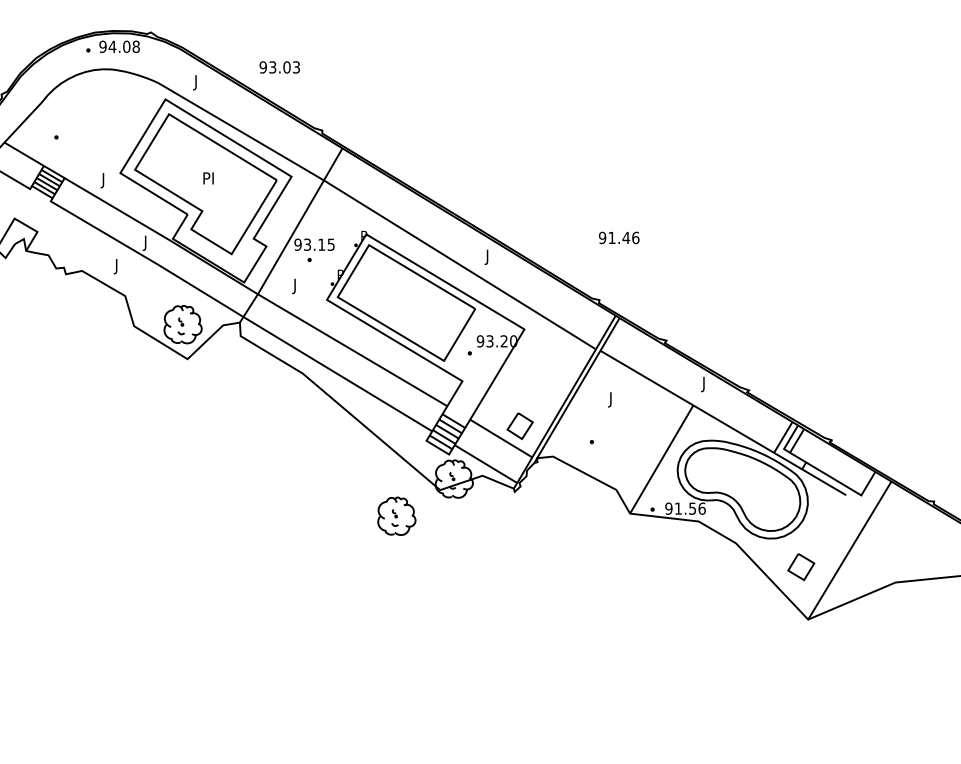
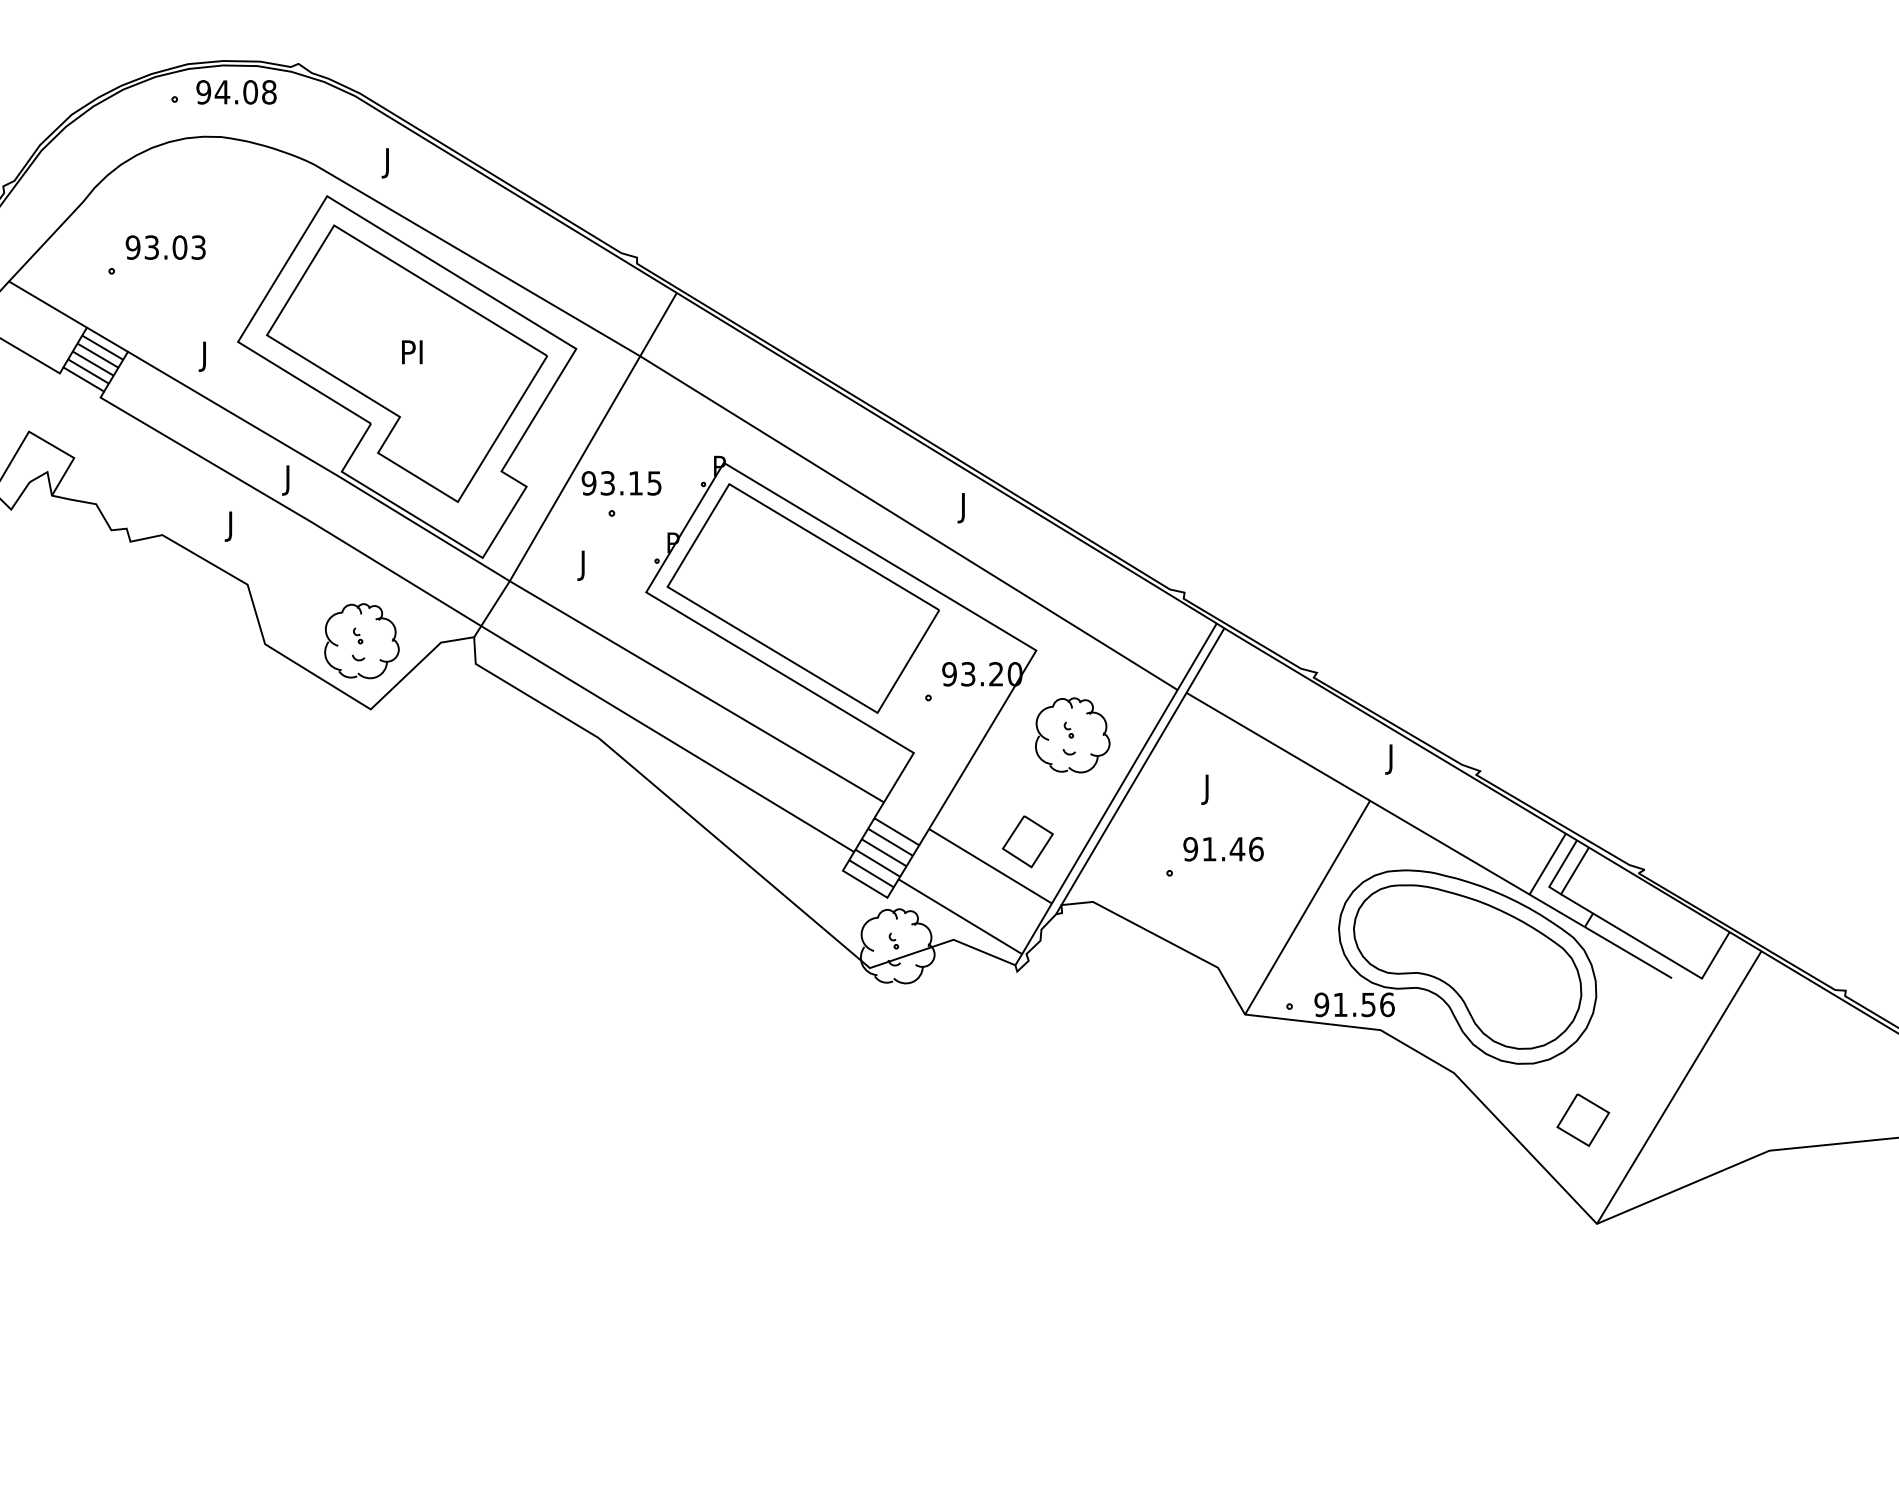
text: (279, 67) -> (165, 247), moved
text: (618, 237) -> (1222, 848), moved
part: (396, 515) -> (1071, 733), moved

